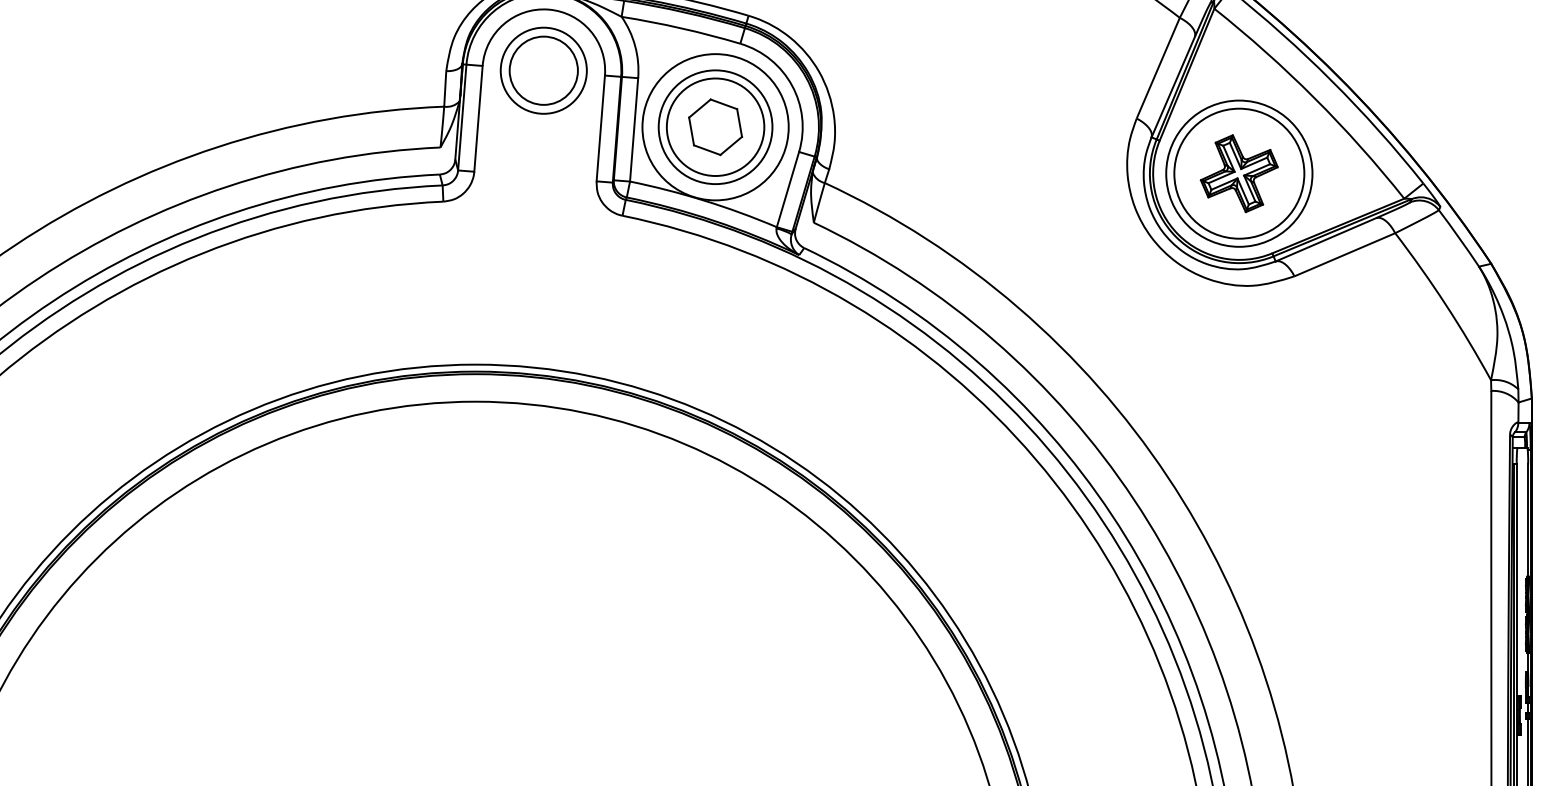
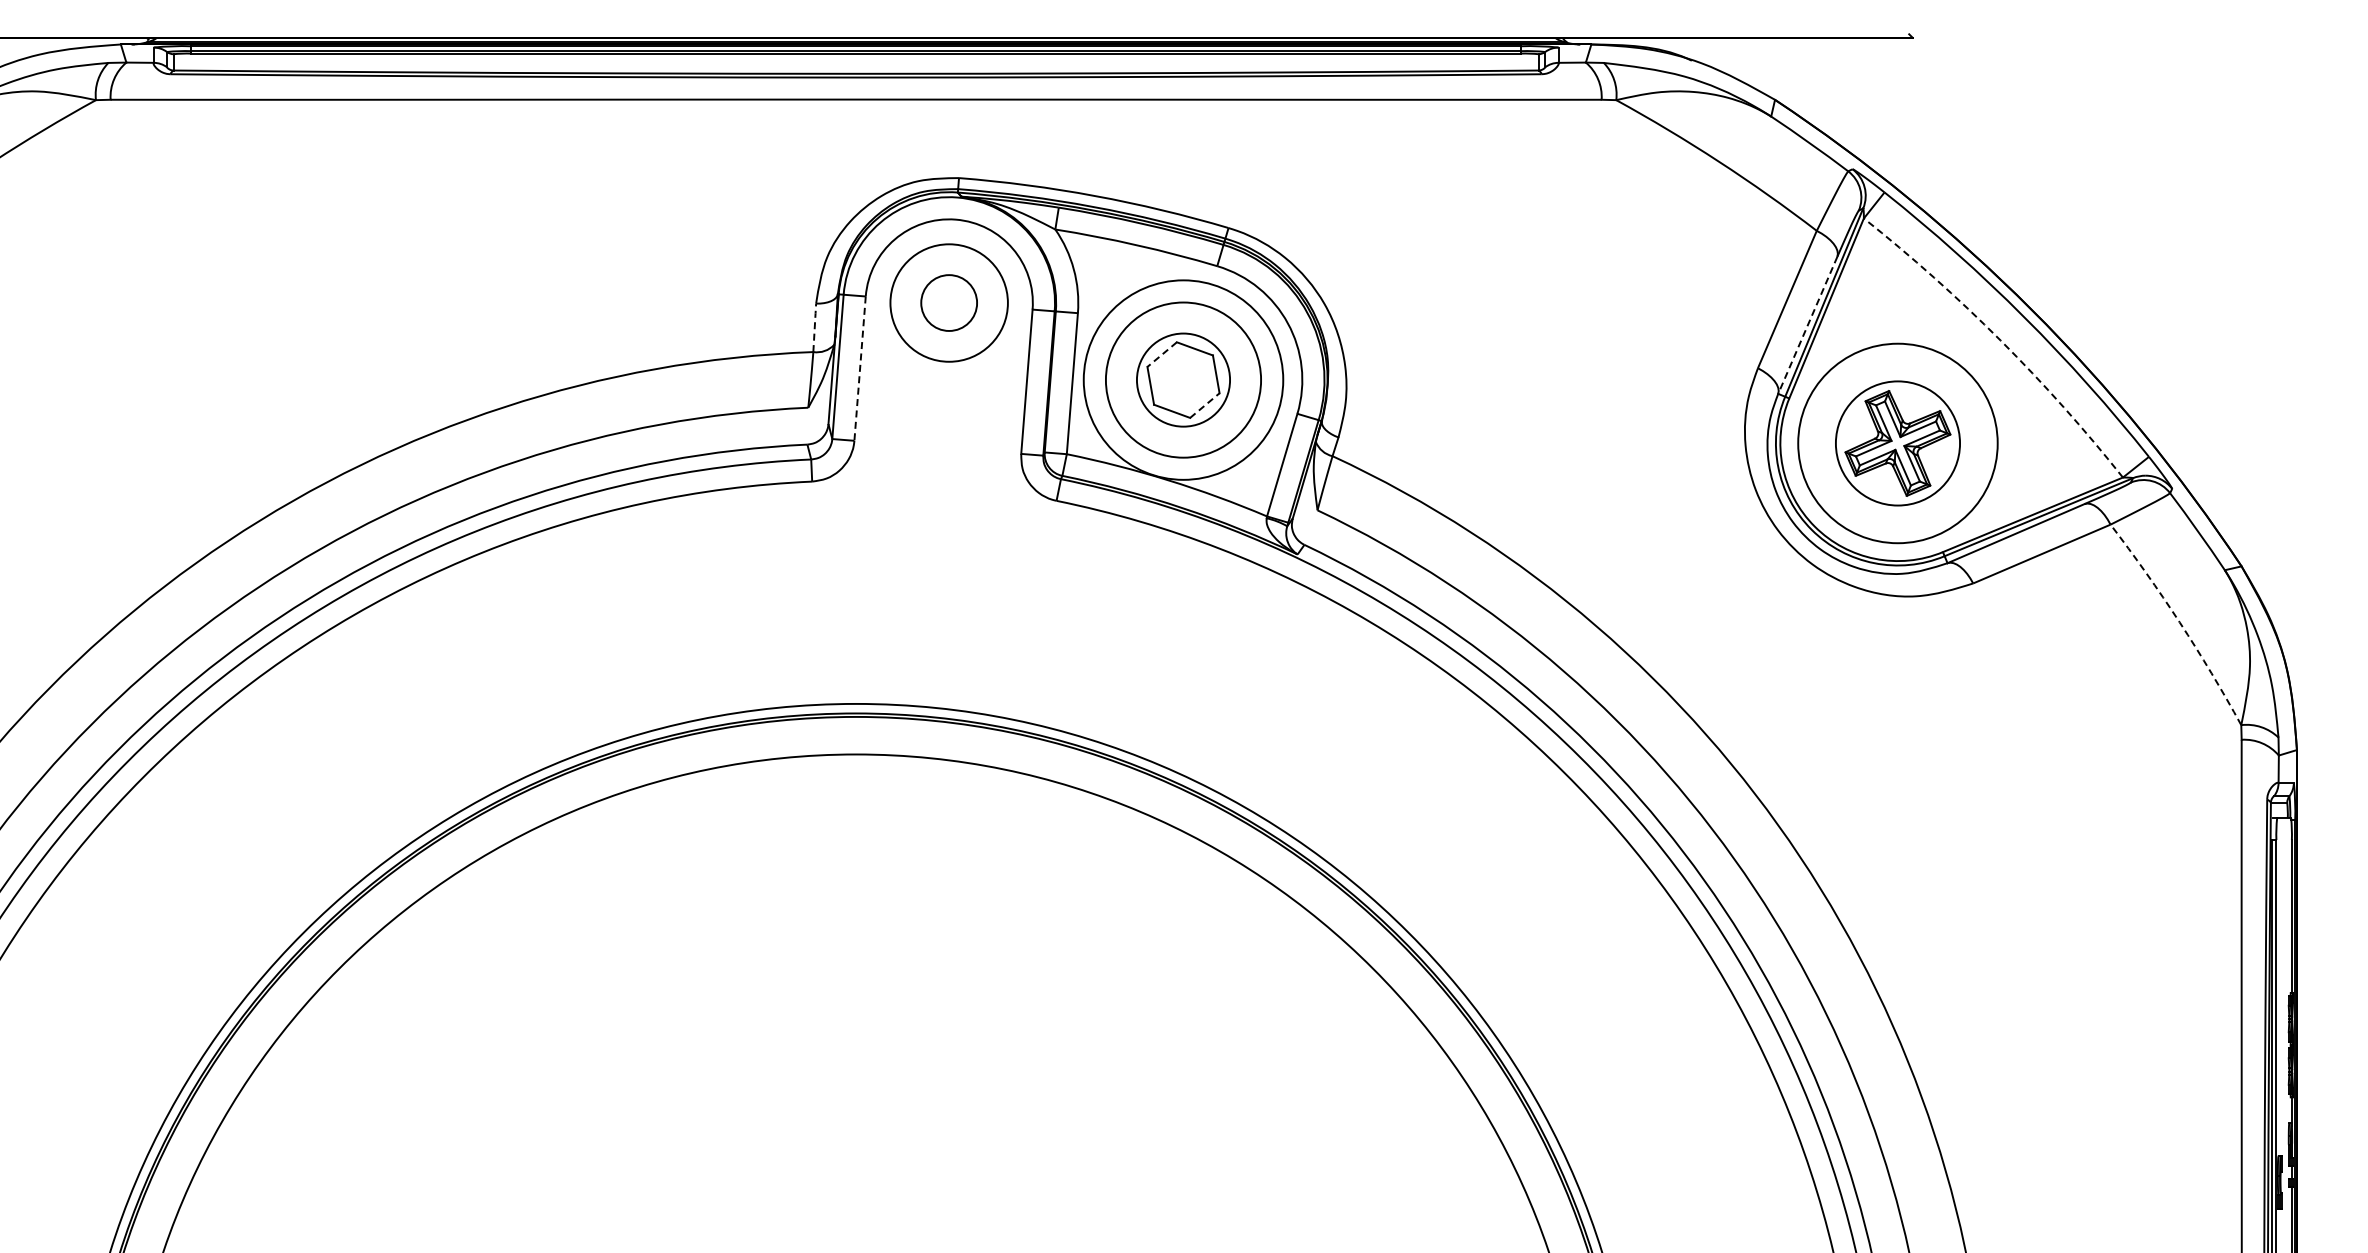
circle: (543, 70) -> (948, 302), size x0.6
line: (445, 87) -> (814, 326), solid -> dashed
line: (1173, 87) -> (1807, 325), solid -> dashed
arc: (1314, 98) -> (2000, 340), solid -> dashed
line: (699, 108) -> (1161, 354), solid -> dashed
line: (478, 119) -> (860, 369), solid -> dashed
circle: (715, 126) -> (1183, 379), size x0.7
line: (731, 145) -> (1205, 405), solid -> dashed
circle: (1239, 173) -> (1897, 443), size x0.7
arc: (1445, 304) -> (2179, 622), solid -> dashed

